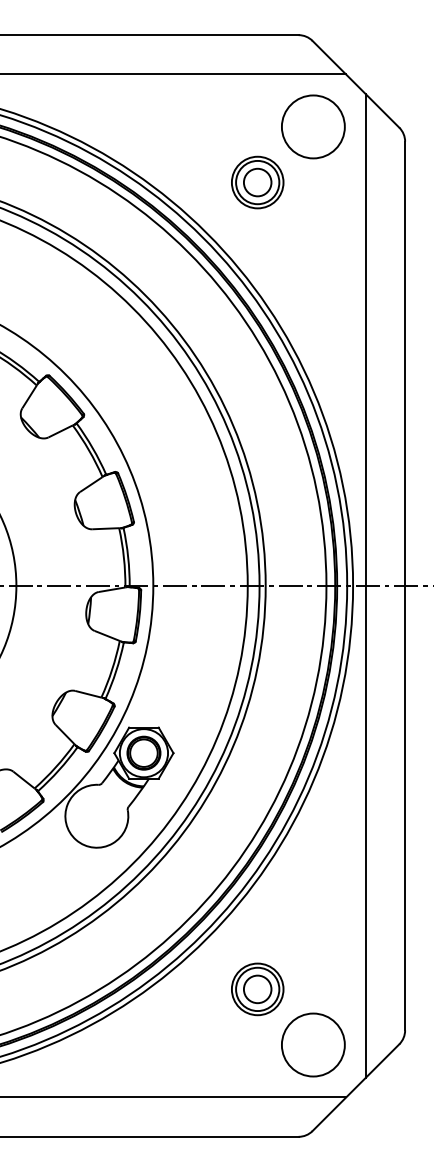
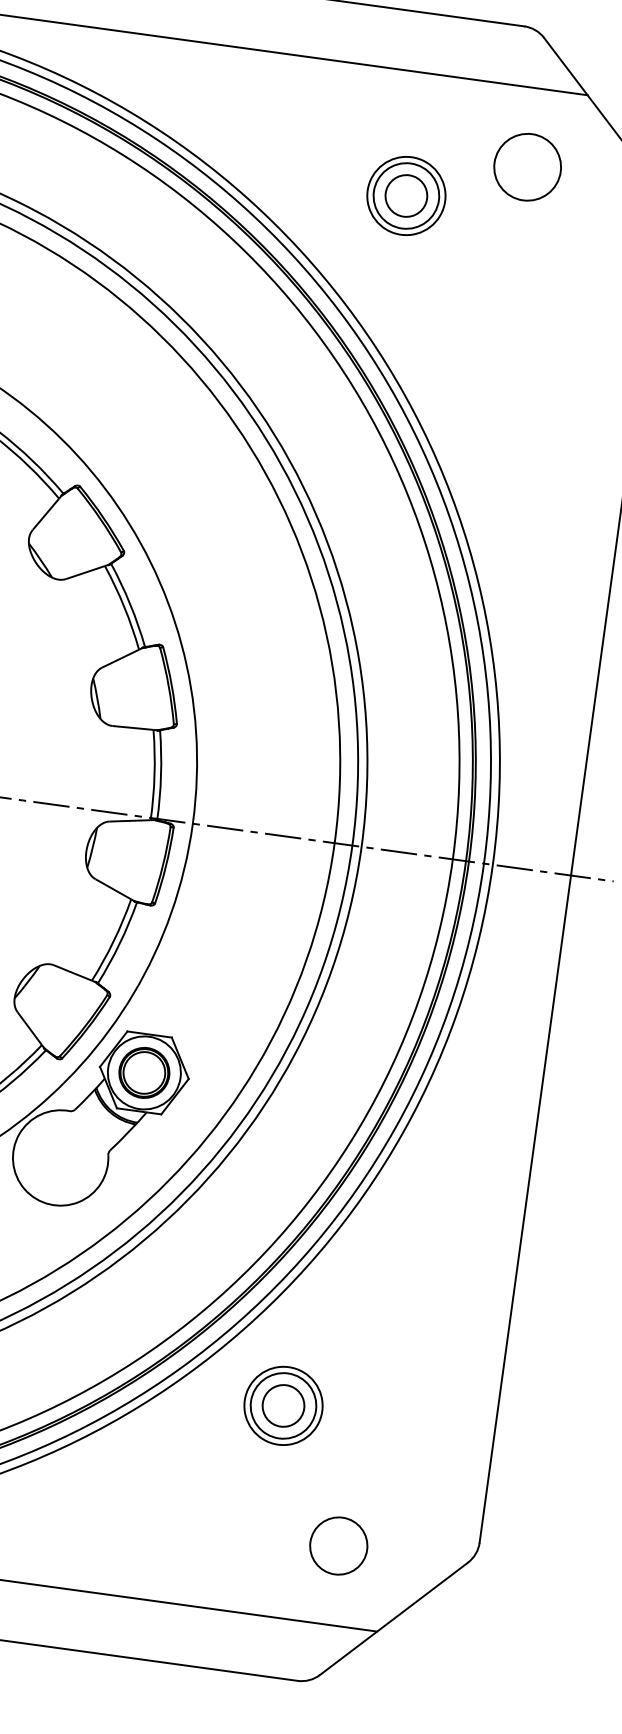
circle: (312, 126) -> (526, 166), size x0.7
part: (257, 182) -> (406, 195), moved
line: (365, 585) -> (511, 866), removed
part: (257, 989) -> (283, 1406), moved
circle: (312, 1044) -> (337, 1545), size x0.6

